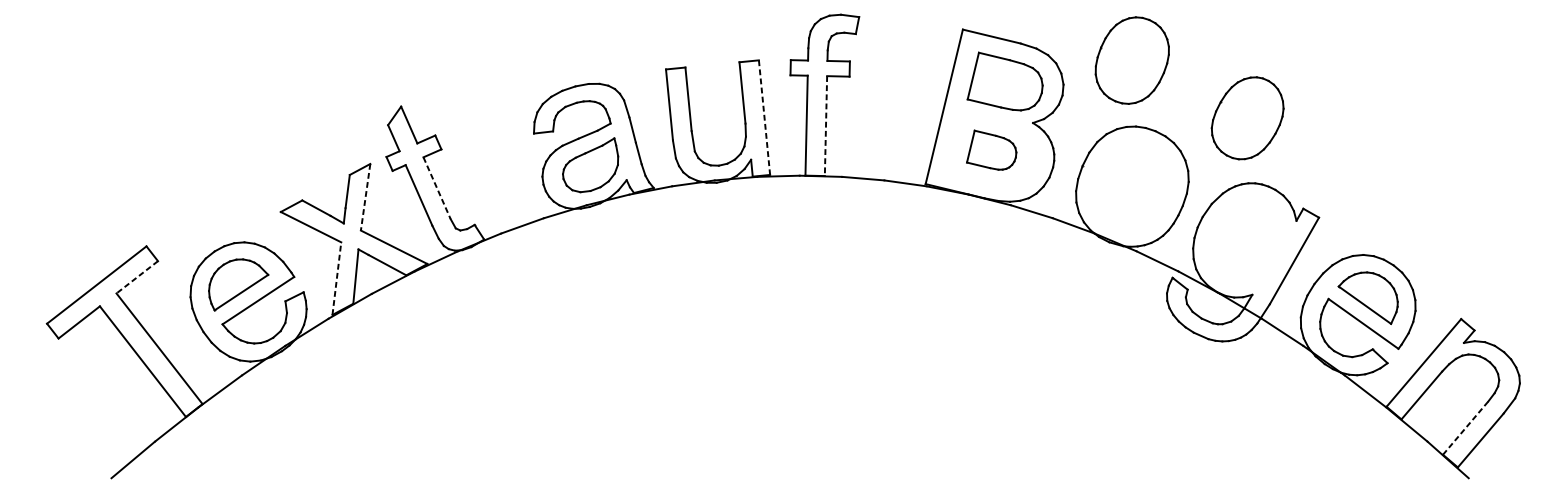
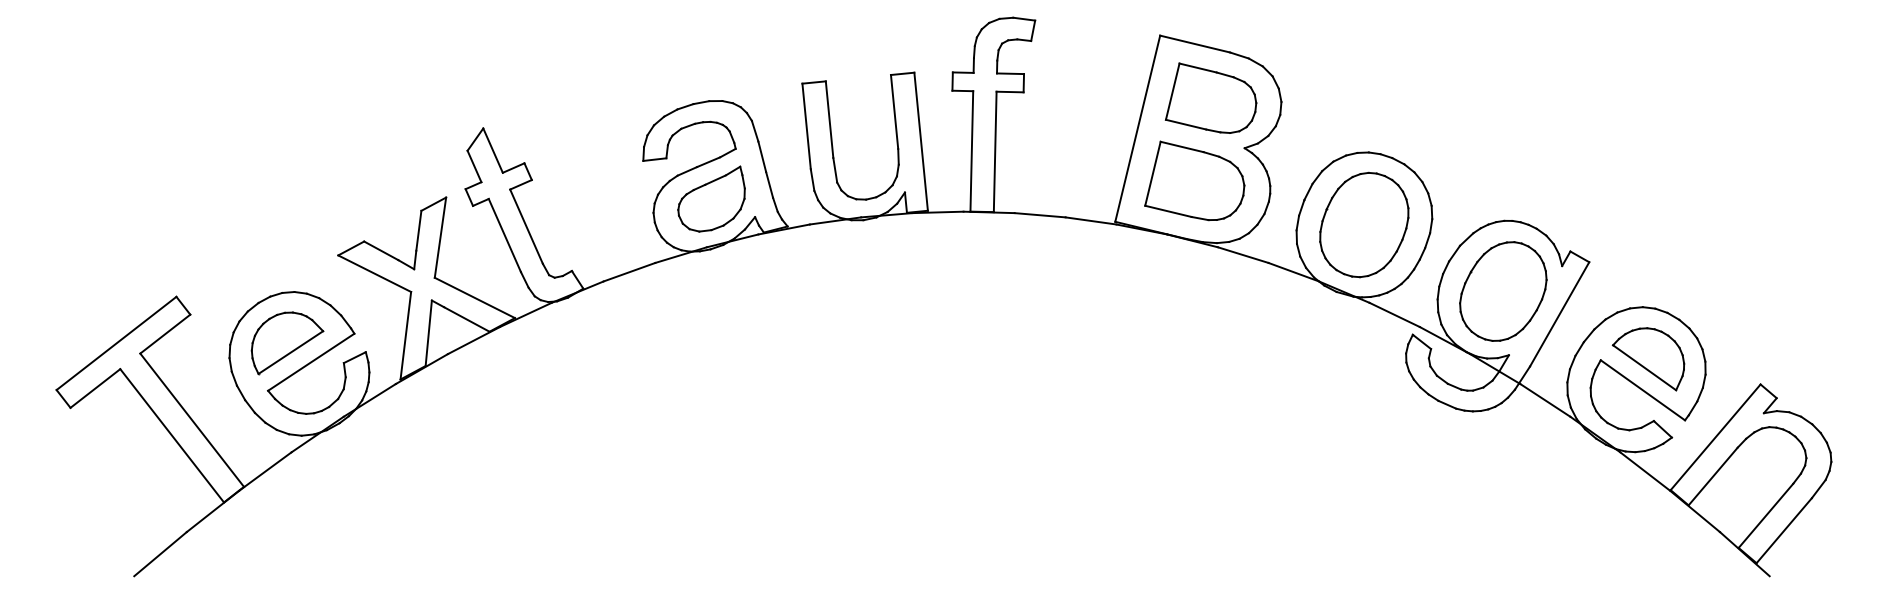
part: (1132, 60) -> (1364, 224), moved
line: (764, 118) -> (921, 142), dashed -> solid
part: (1247, 118) -> (1503, 291), moved
line: (826, 126) -> (995, 152), dashed -> solid
part: (991, 149) -> (1194, 180), size x1.67
line: (437, 187) -> (526, 226), dashed -> solid
line: (365, 197) -> (440, 237), dashed -> solid
line: (137, 277) -> (165, 334), dashed -> solid
line: (336, 278) -> (405, 335), dashed -> solid
line: (1466, 427) -> (1766, 515), dashed -> solid

